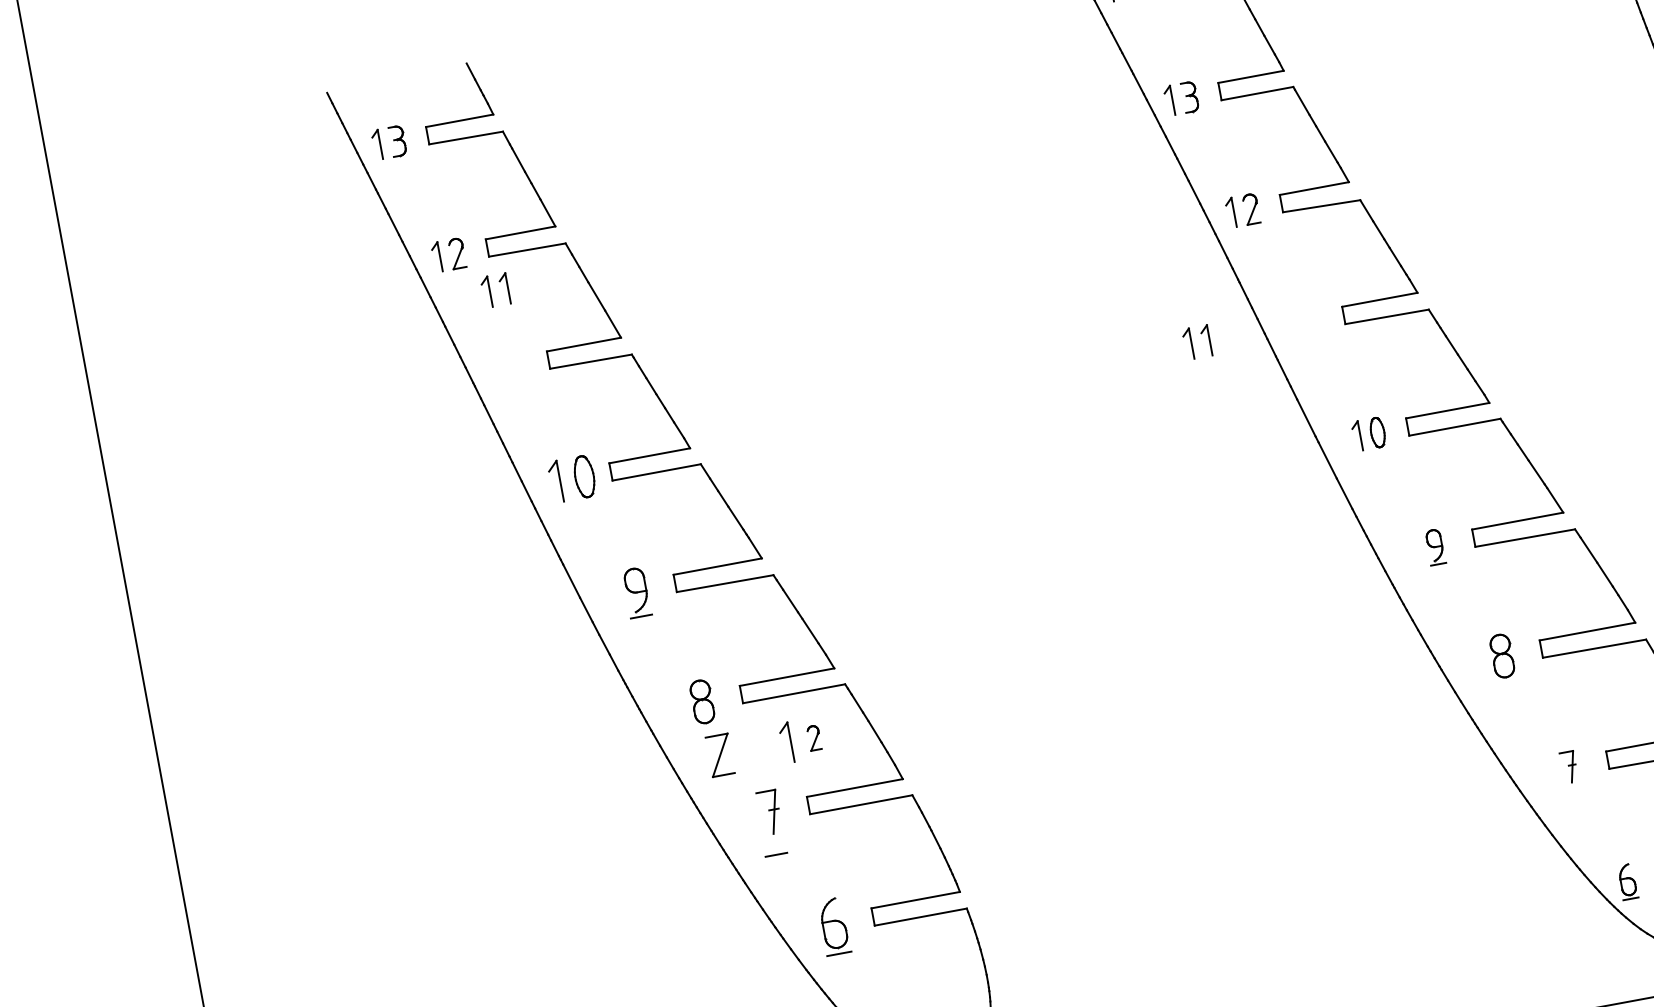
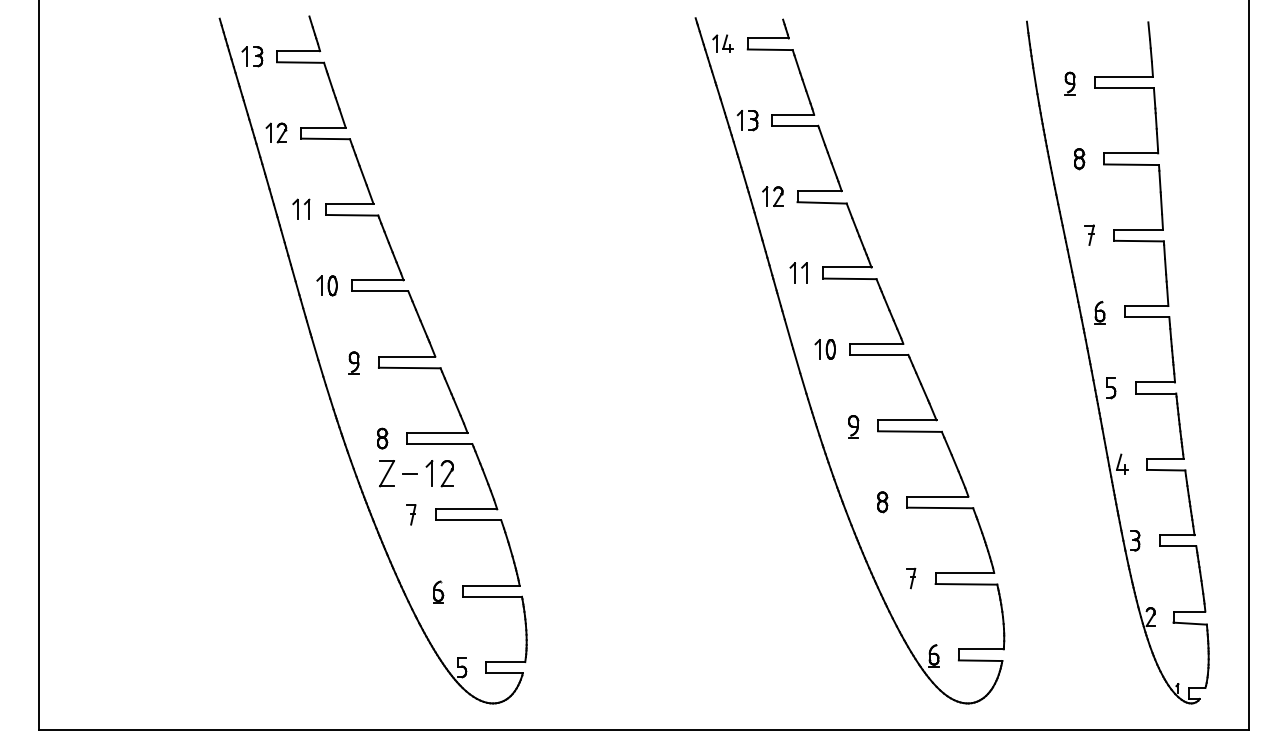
part: (495, 289) -> (301, 208), moved
part: (1197, 341) -> (798, 272), moved
part: (571, 478) -> (326, 285), size x0.71
part: (635, 591) -> (353, 362), size x0.71
part: (1502, 656) -> (882, 502), size x0.71
part: (703, 701) -> (382, 438), size x0.71
part: (813, 737) -> (446, 473), size x1.67
part: (770, 811) -> (411, 514), size x0.71
line: (775, 854) -> (409, 473), moved
part: (834, 924) -> (438, 591), size x0.62

